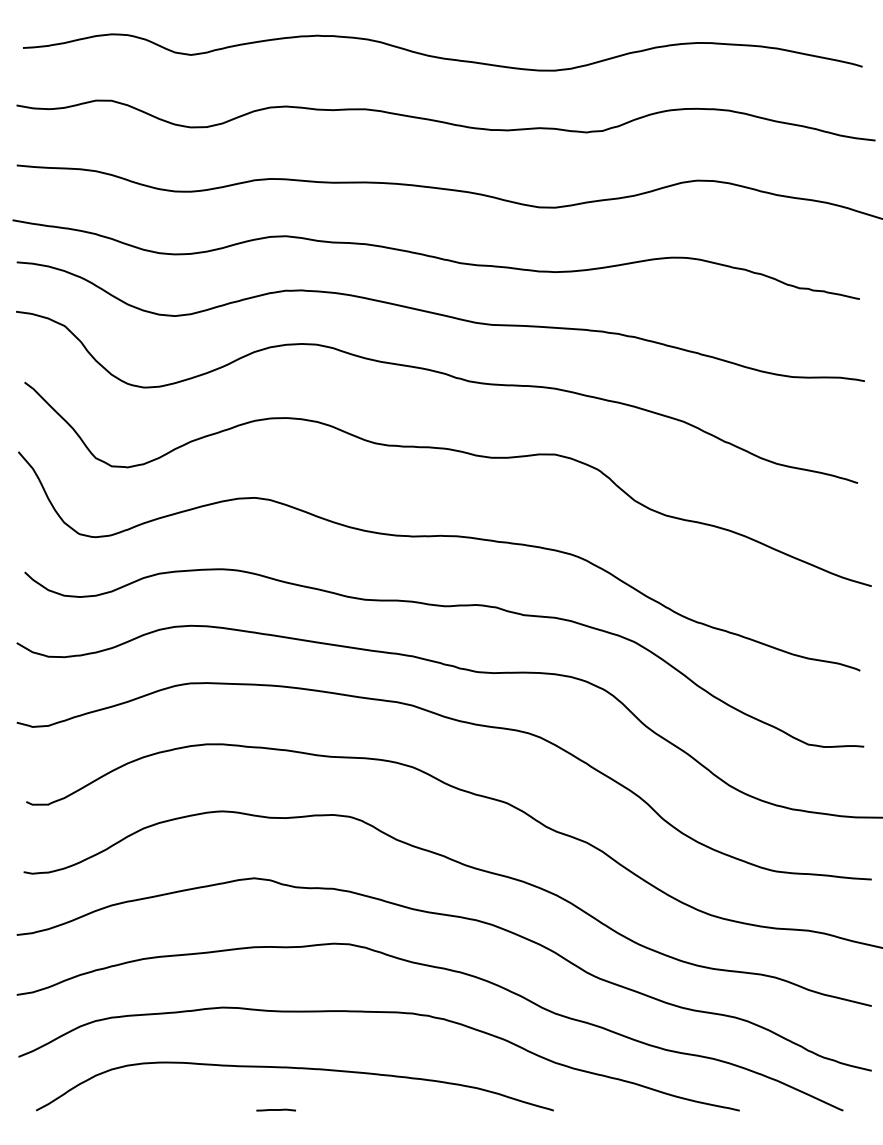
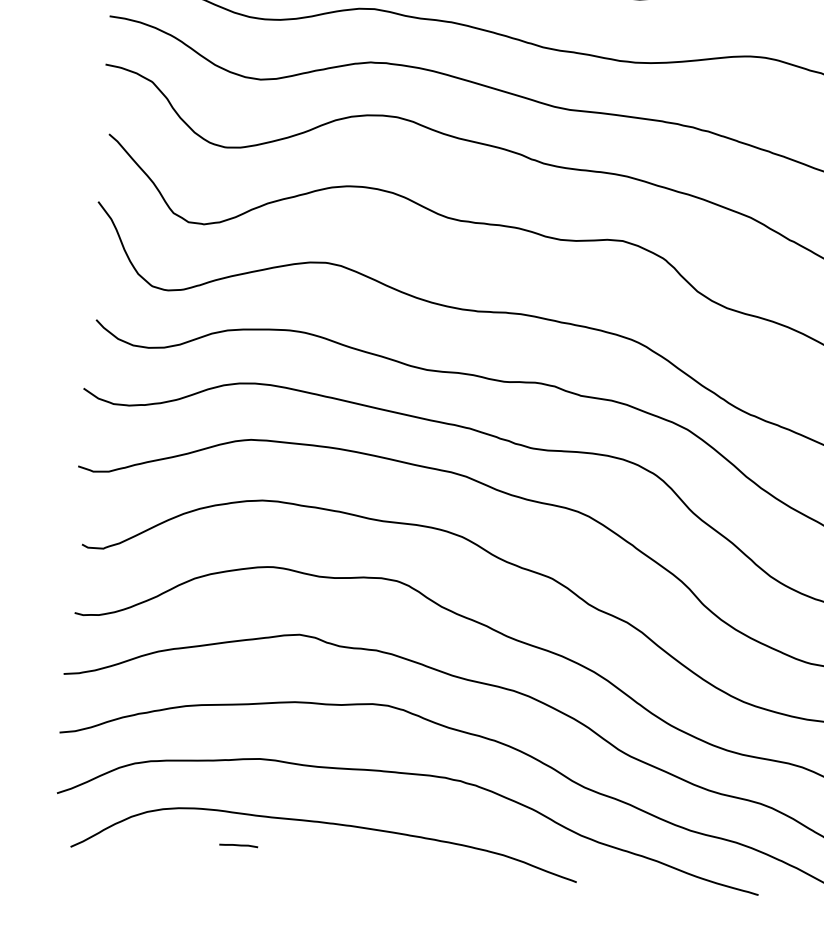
line: (275, 1109) -> (238, 844), moved

